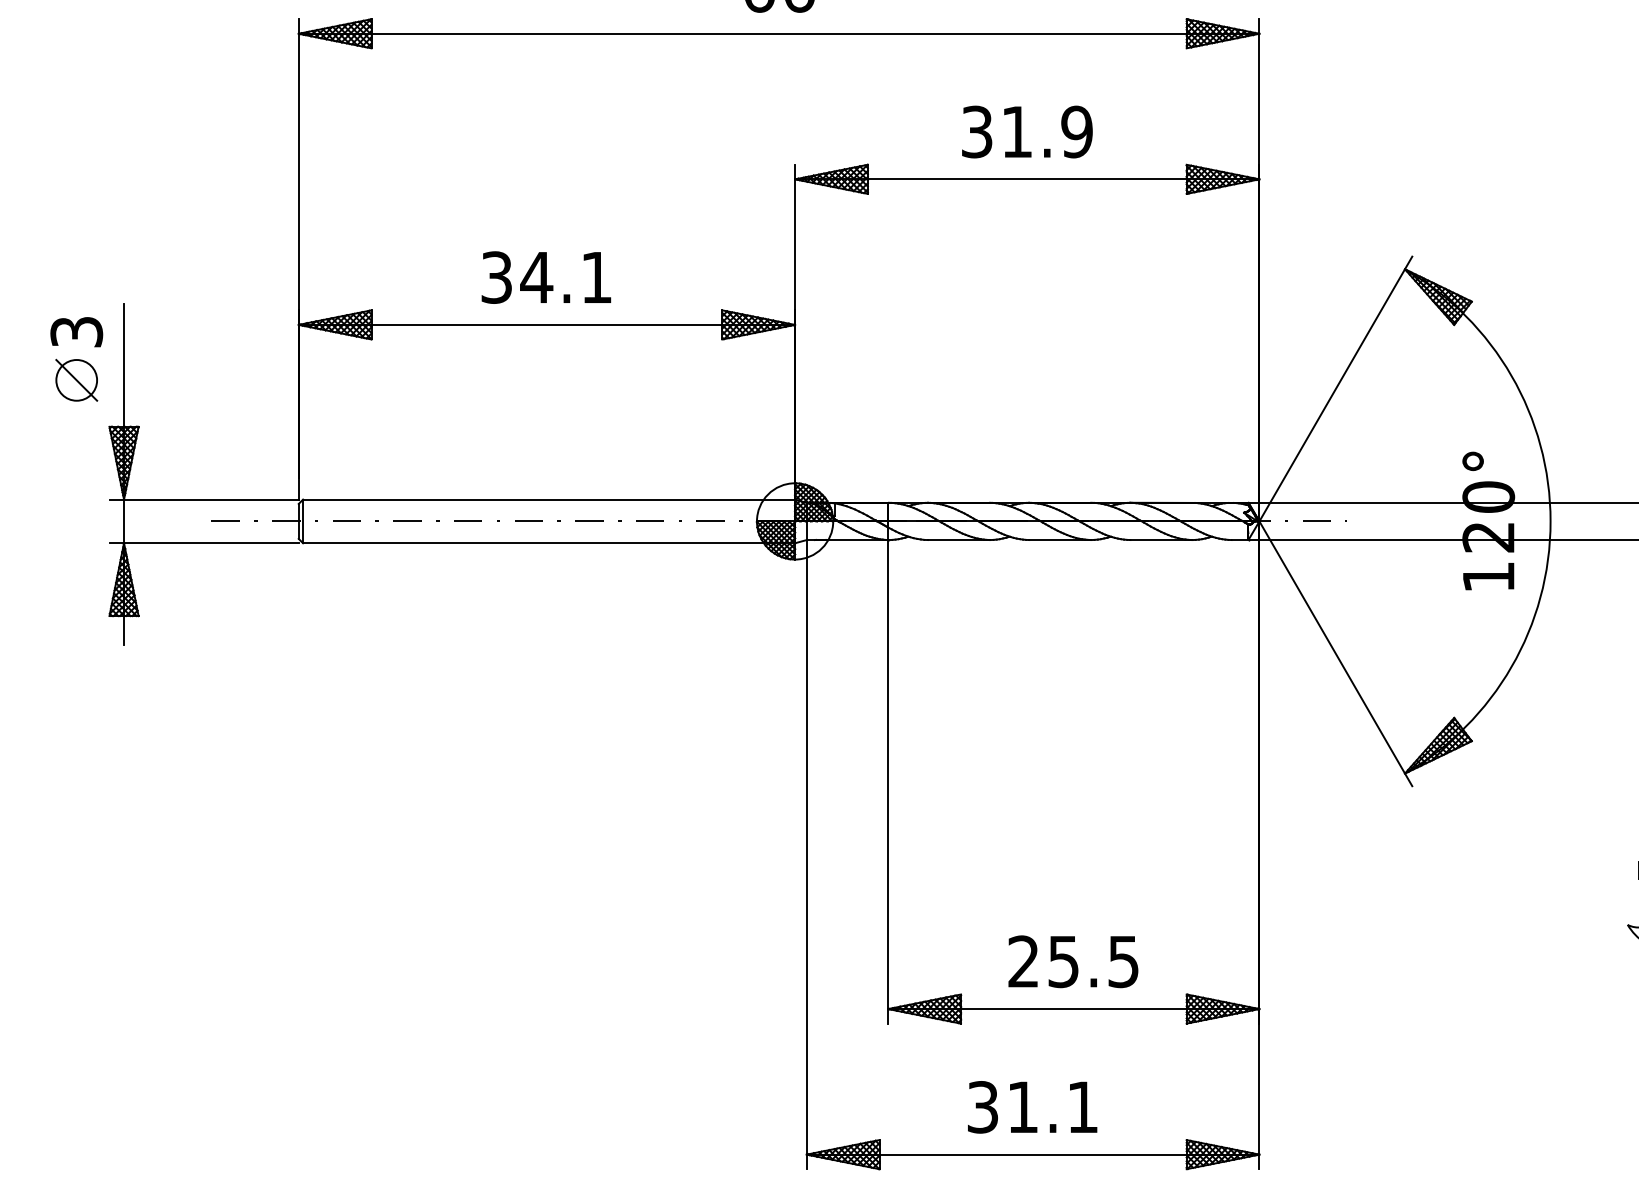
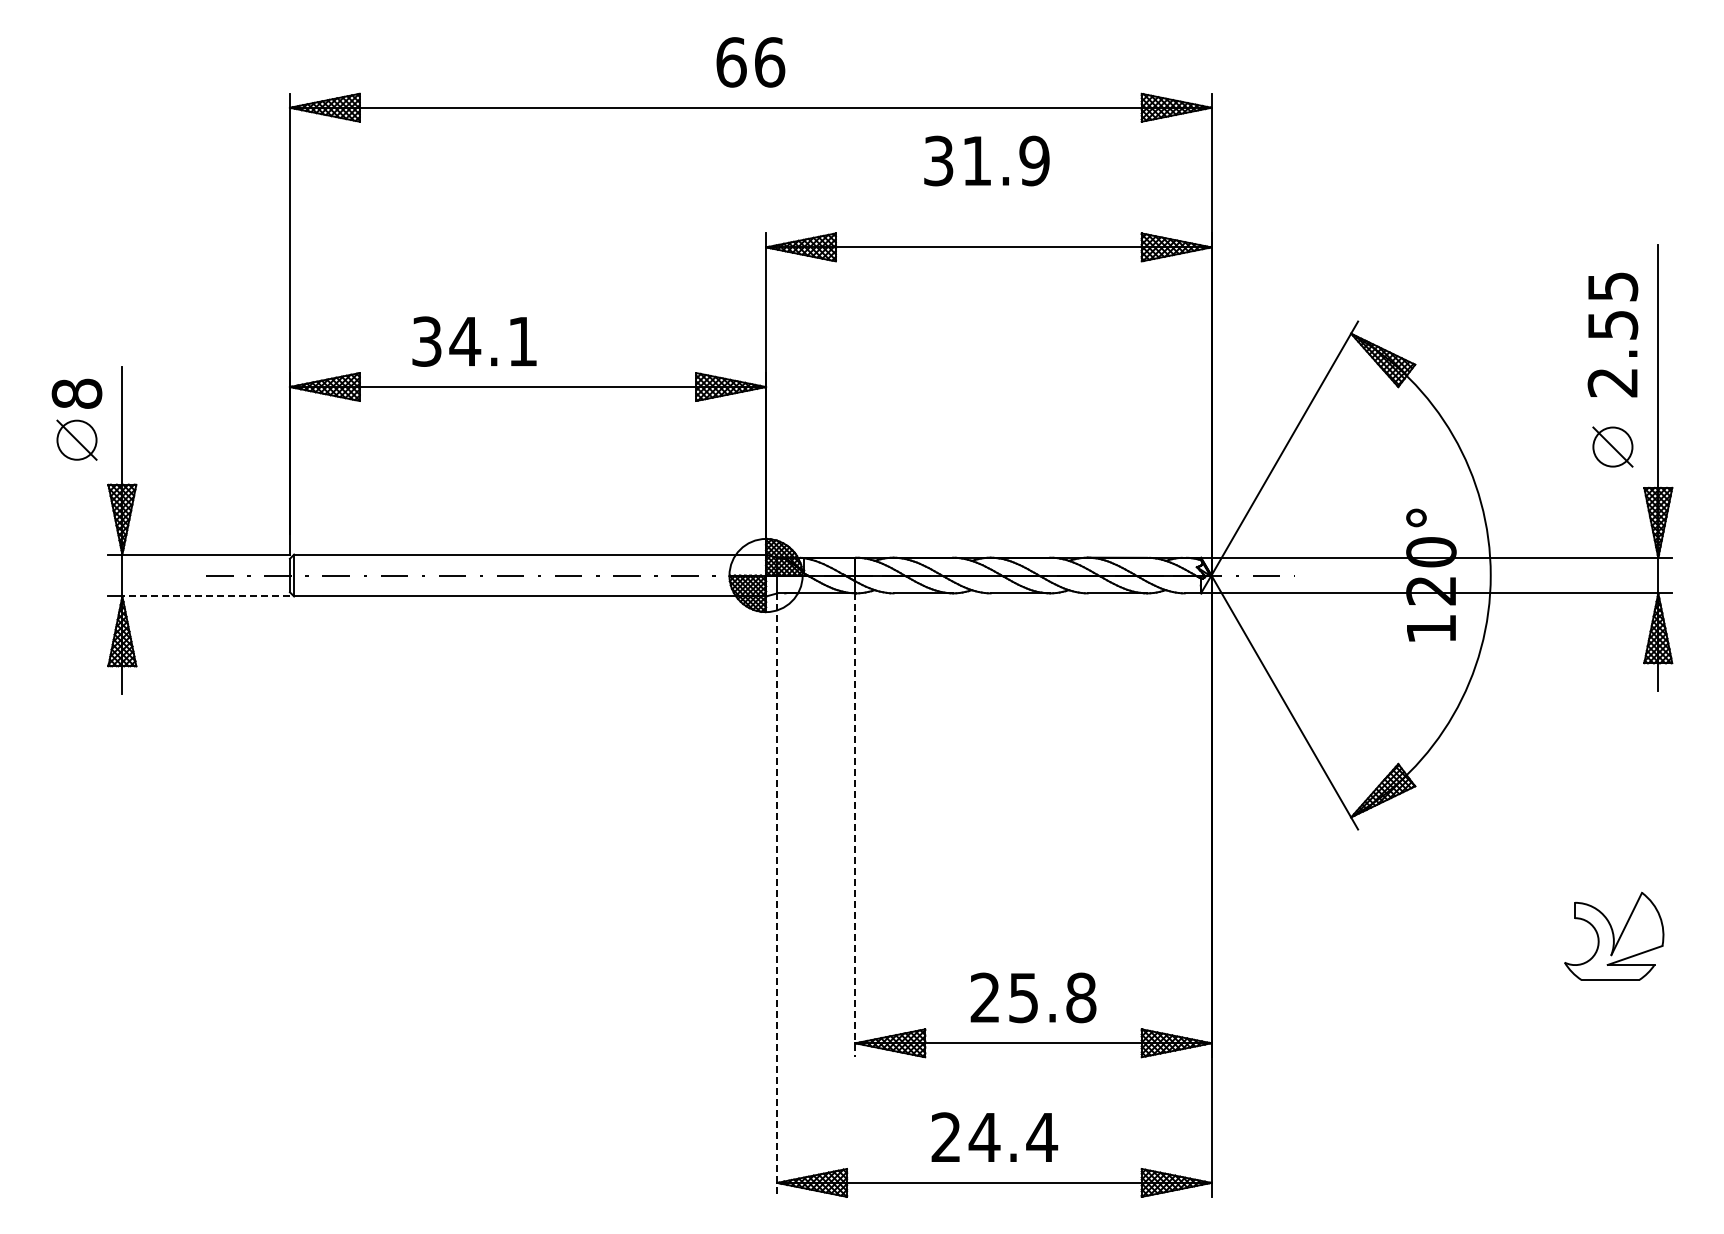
text: (1026, 131) -> (986, 160), moved
text: (546, 277) -> (474, 341), moved
text: (76, 331) -> (76, 393), 3 -> 8
line: (211, 543) -> (206, 596), solid -> dashed
line: (888, 782) -> (855, 825), solid -> dashed
line: (807, 854) -> (777, 895), solid -> dashed
text: (1123, 961) -> (1081, 997), 25.5 -> 25.8
text: (1033, 1107) -> (994, 1137), 31.1 -> 24.4

